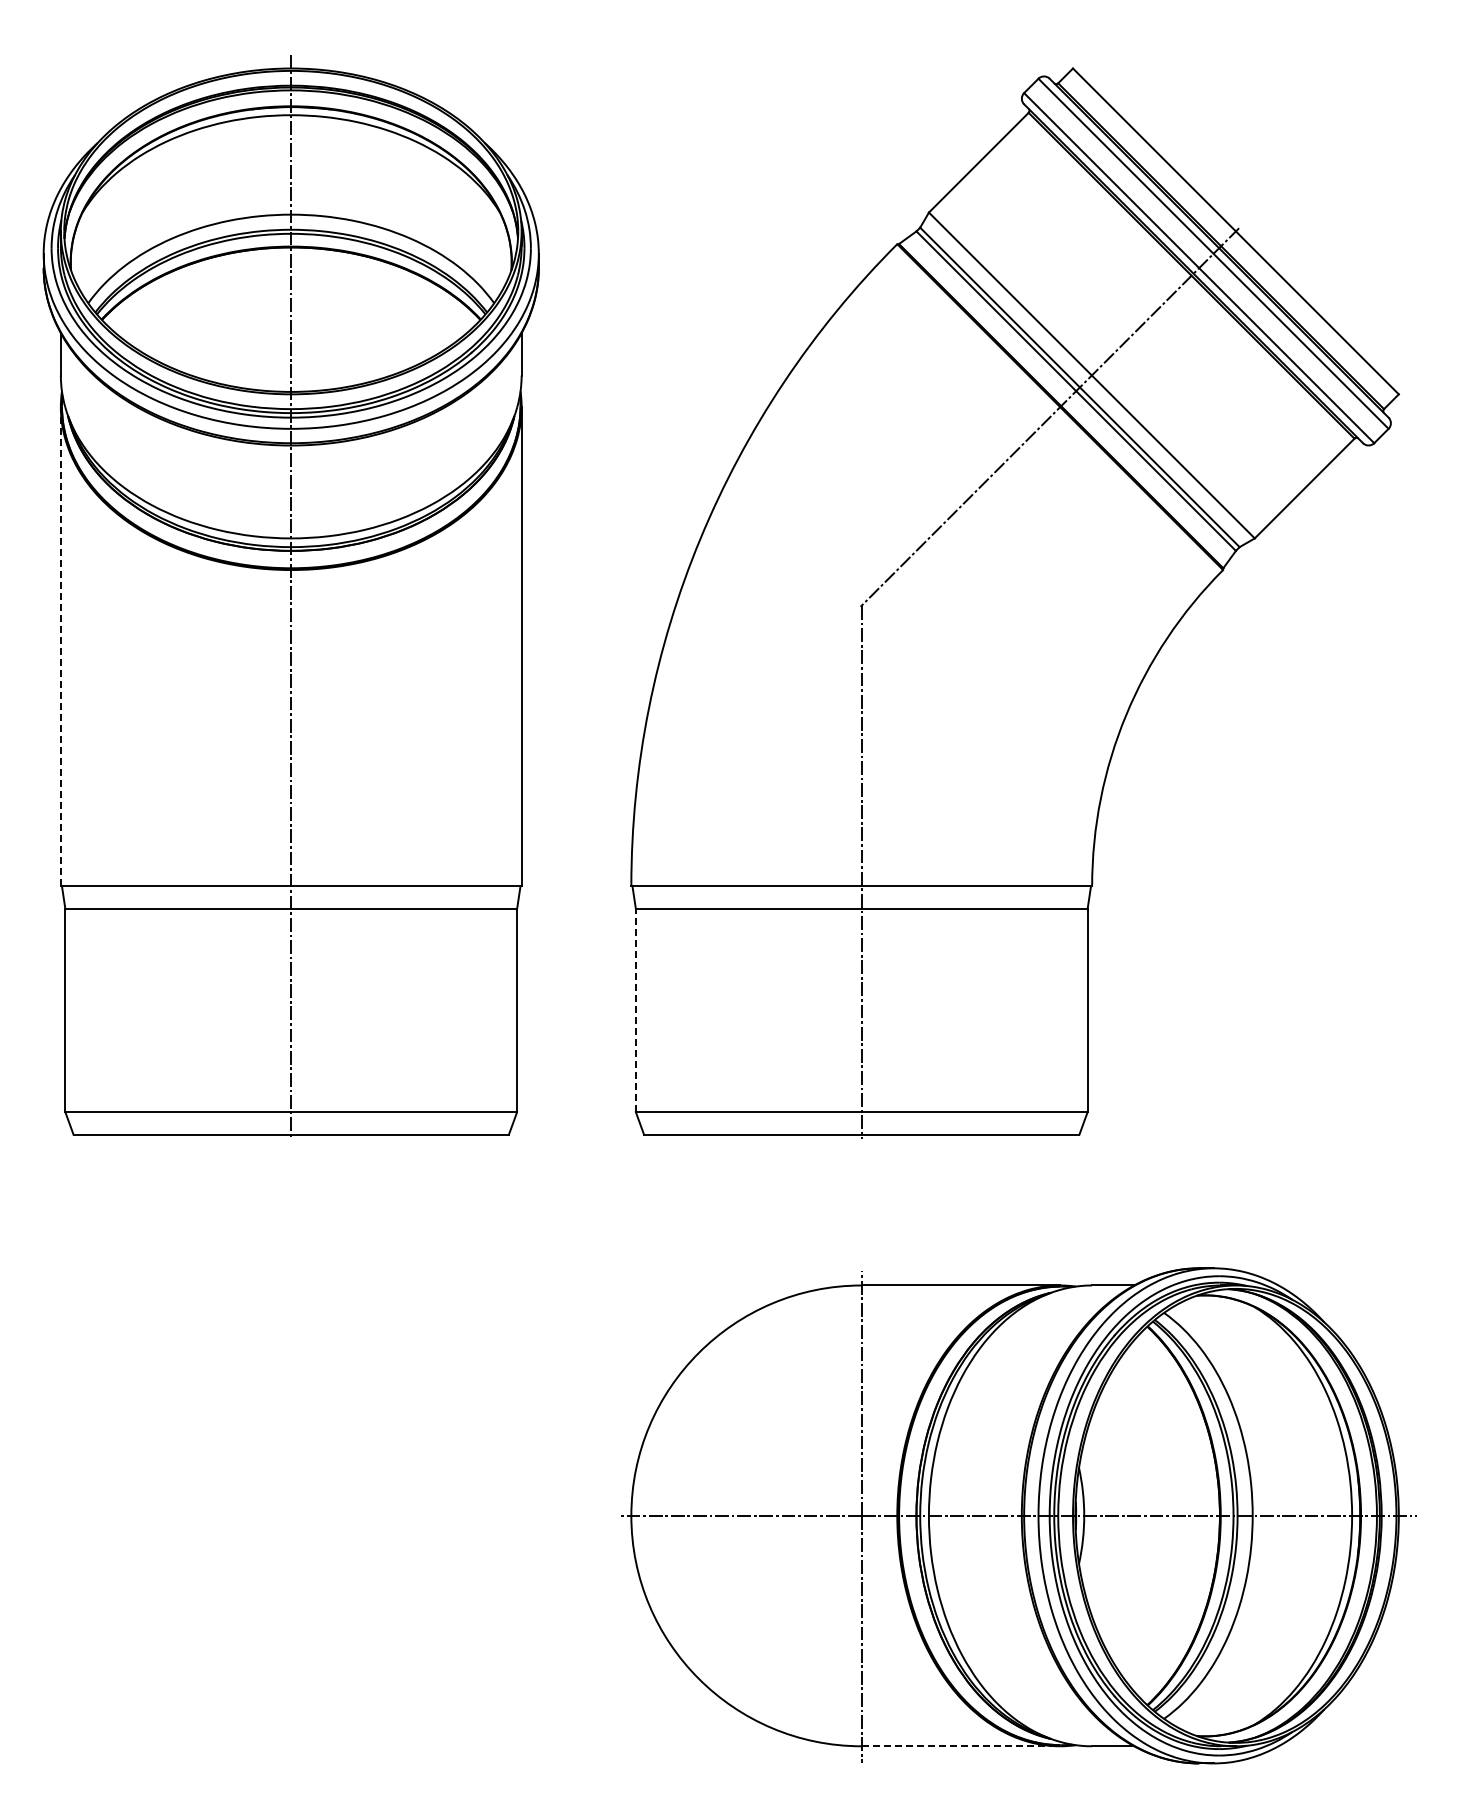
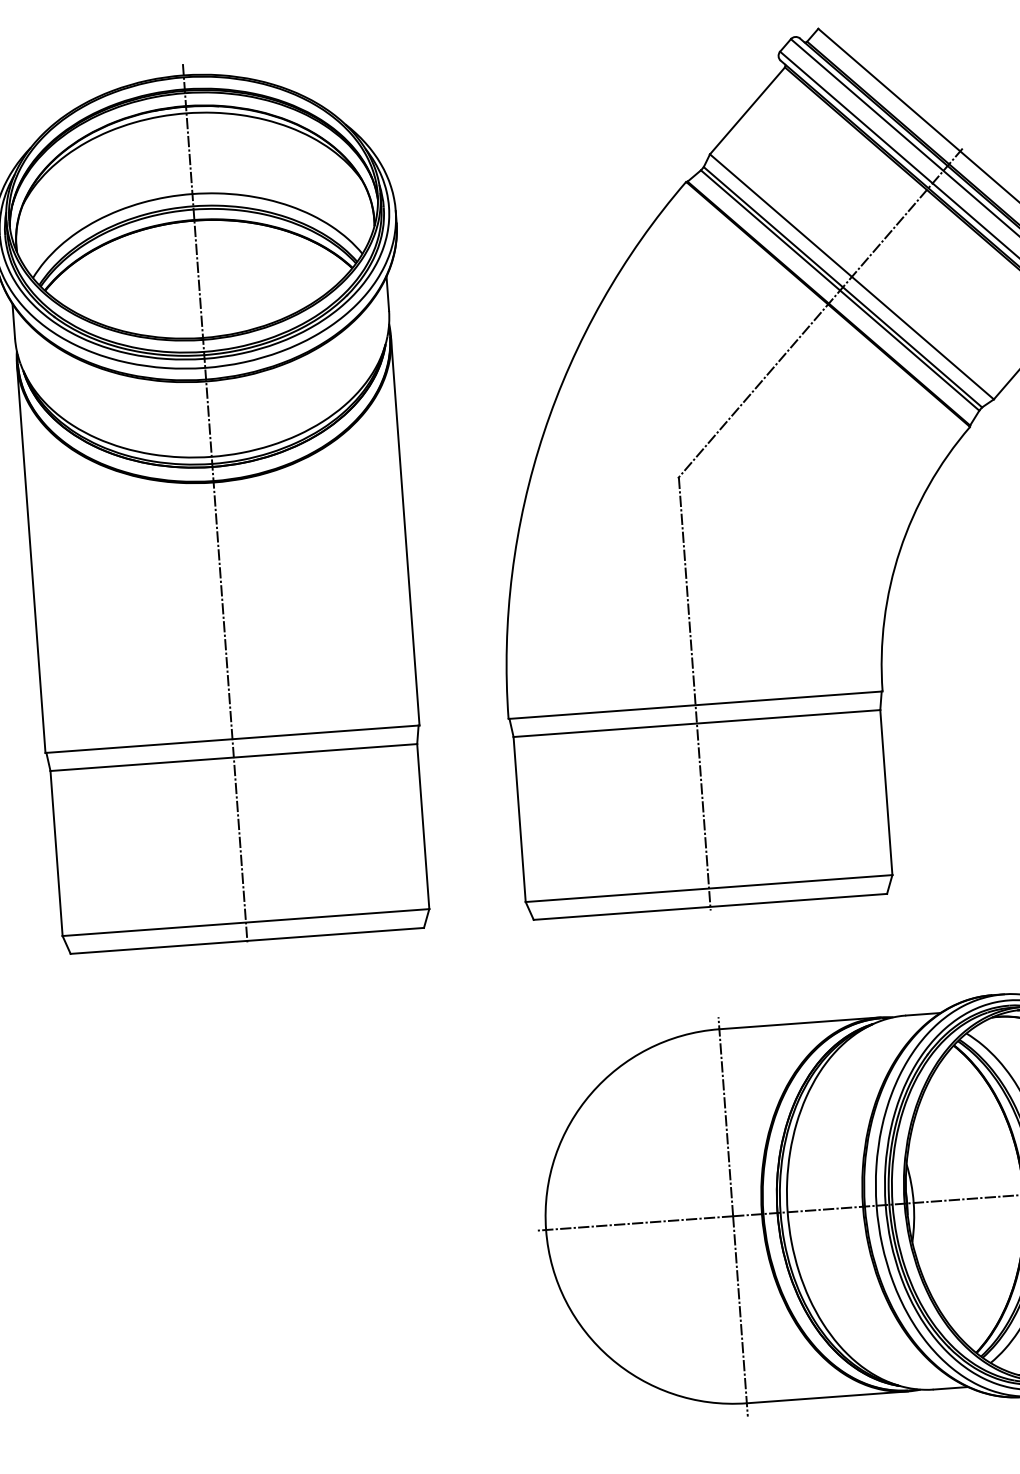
line: (60, 646) -> (30, 558), dashed -> solid
line: (635, 1010) -> (519, 819), dashed -> solid
line: (961, 1746) -> (827, 1397), dashed -> solid

